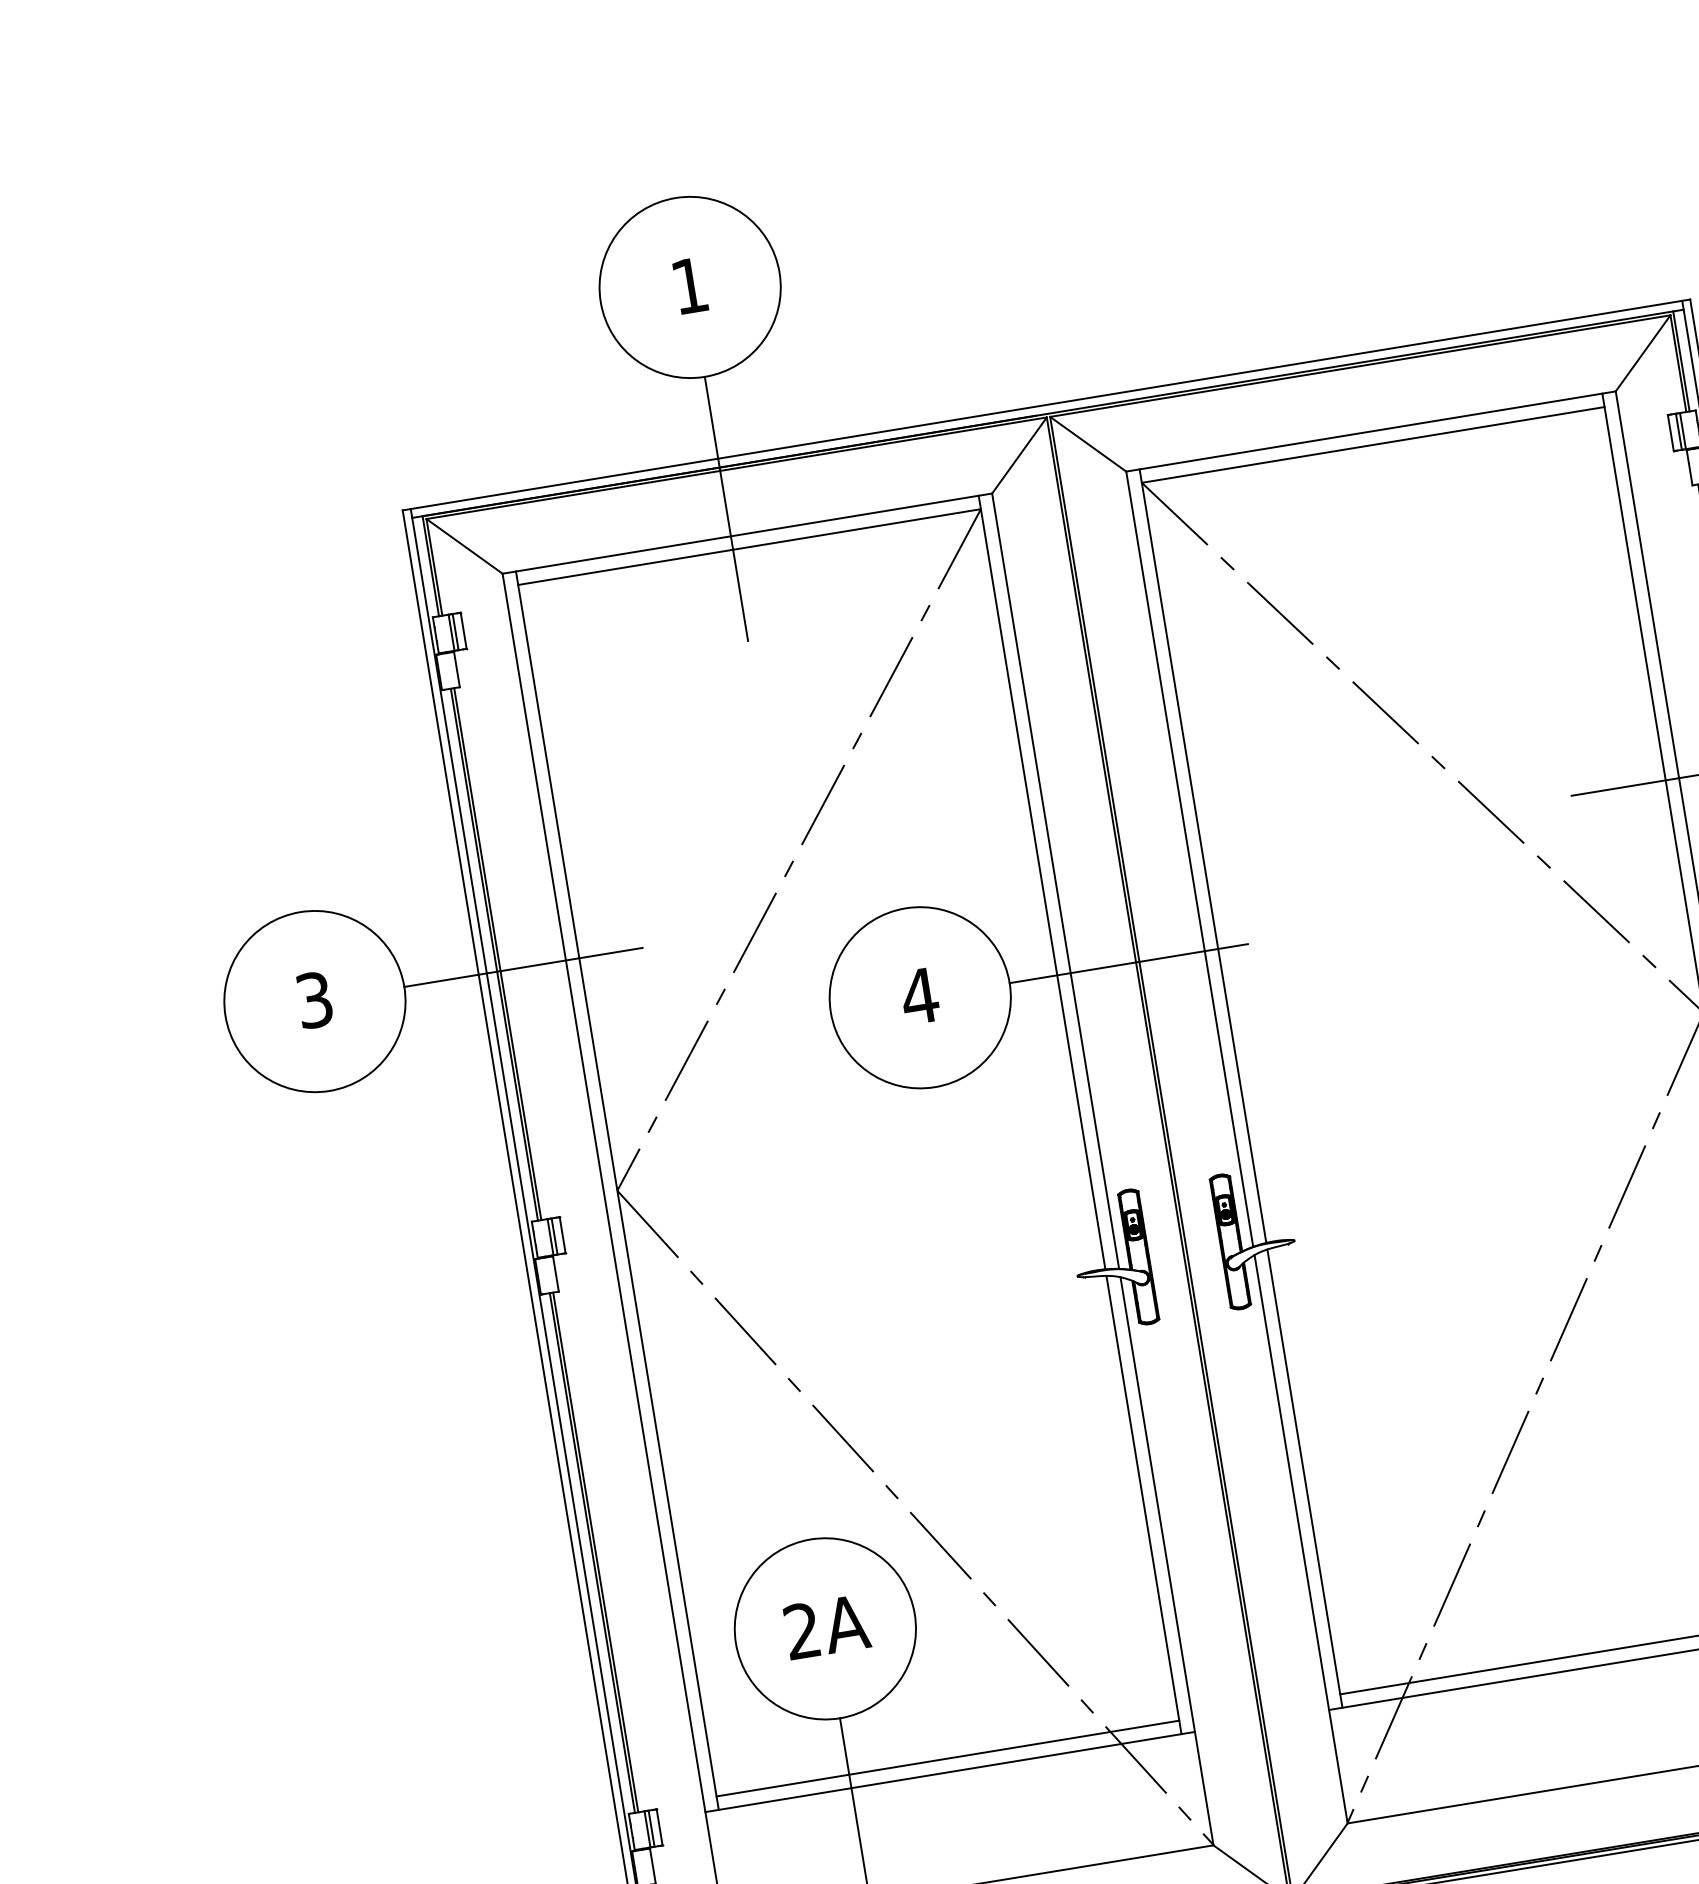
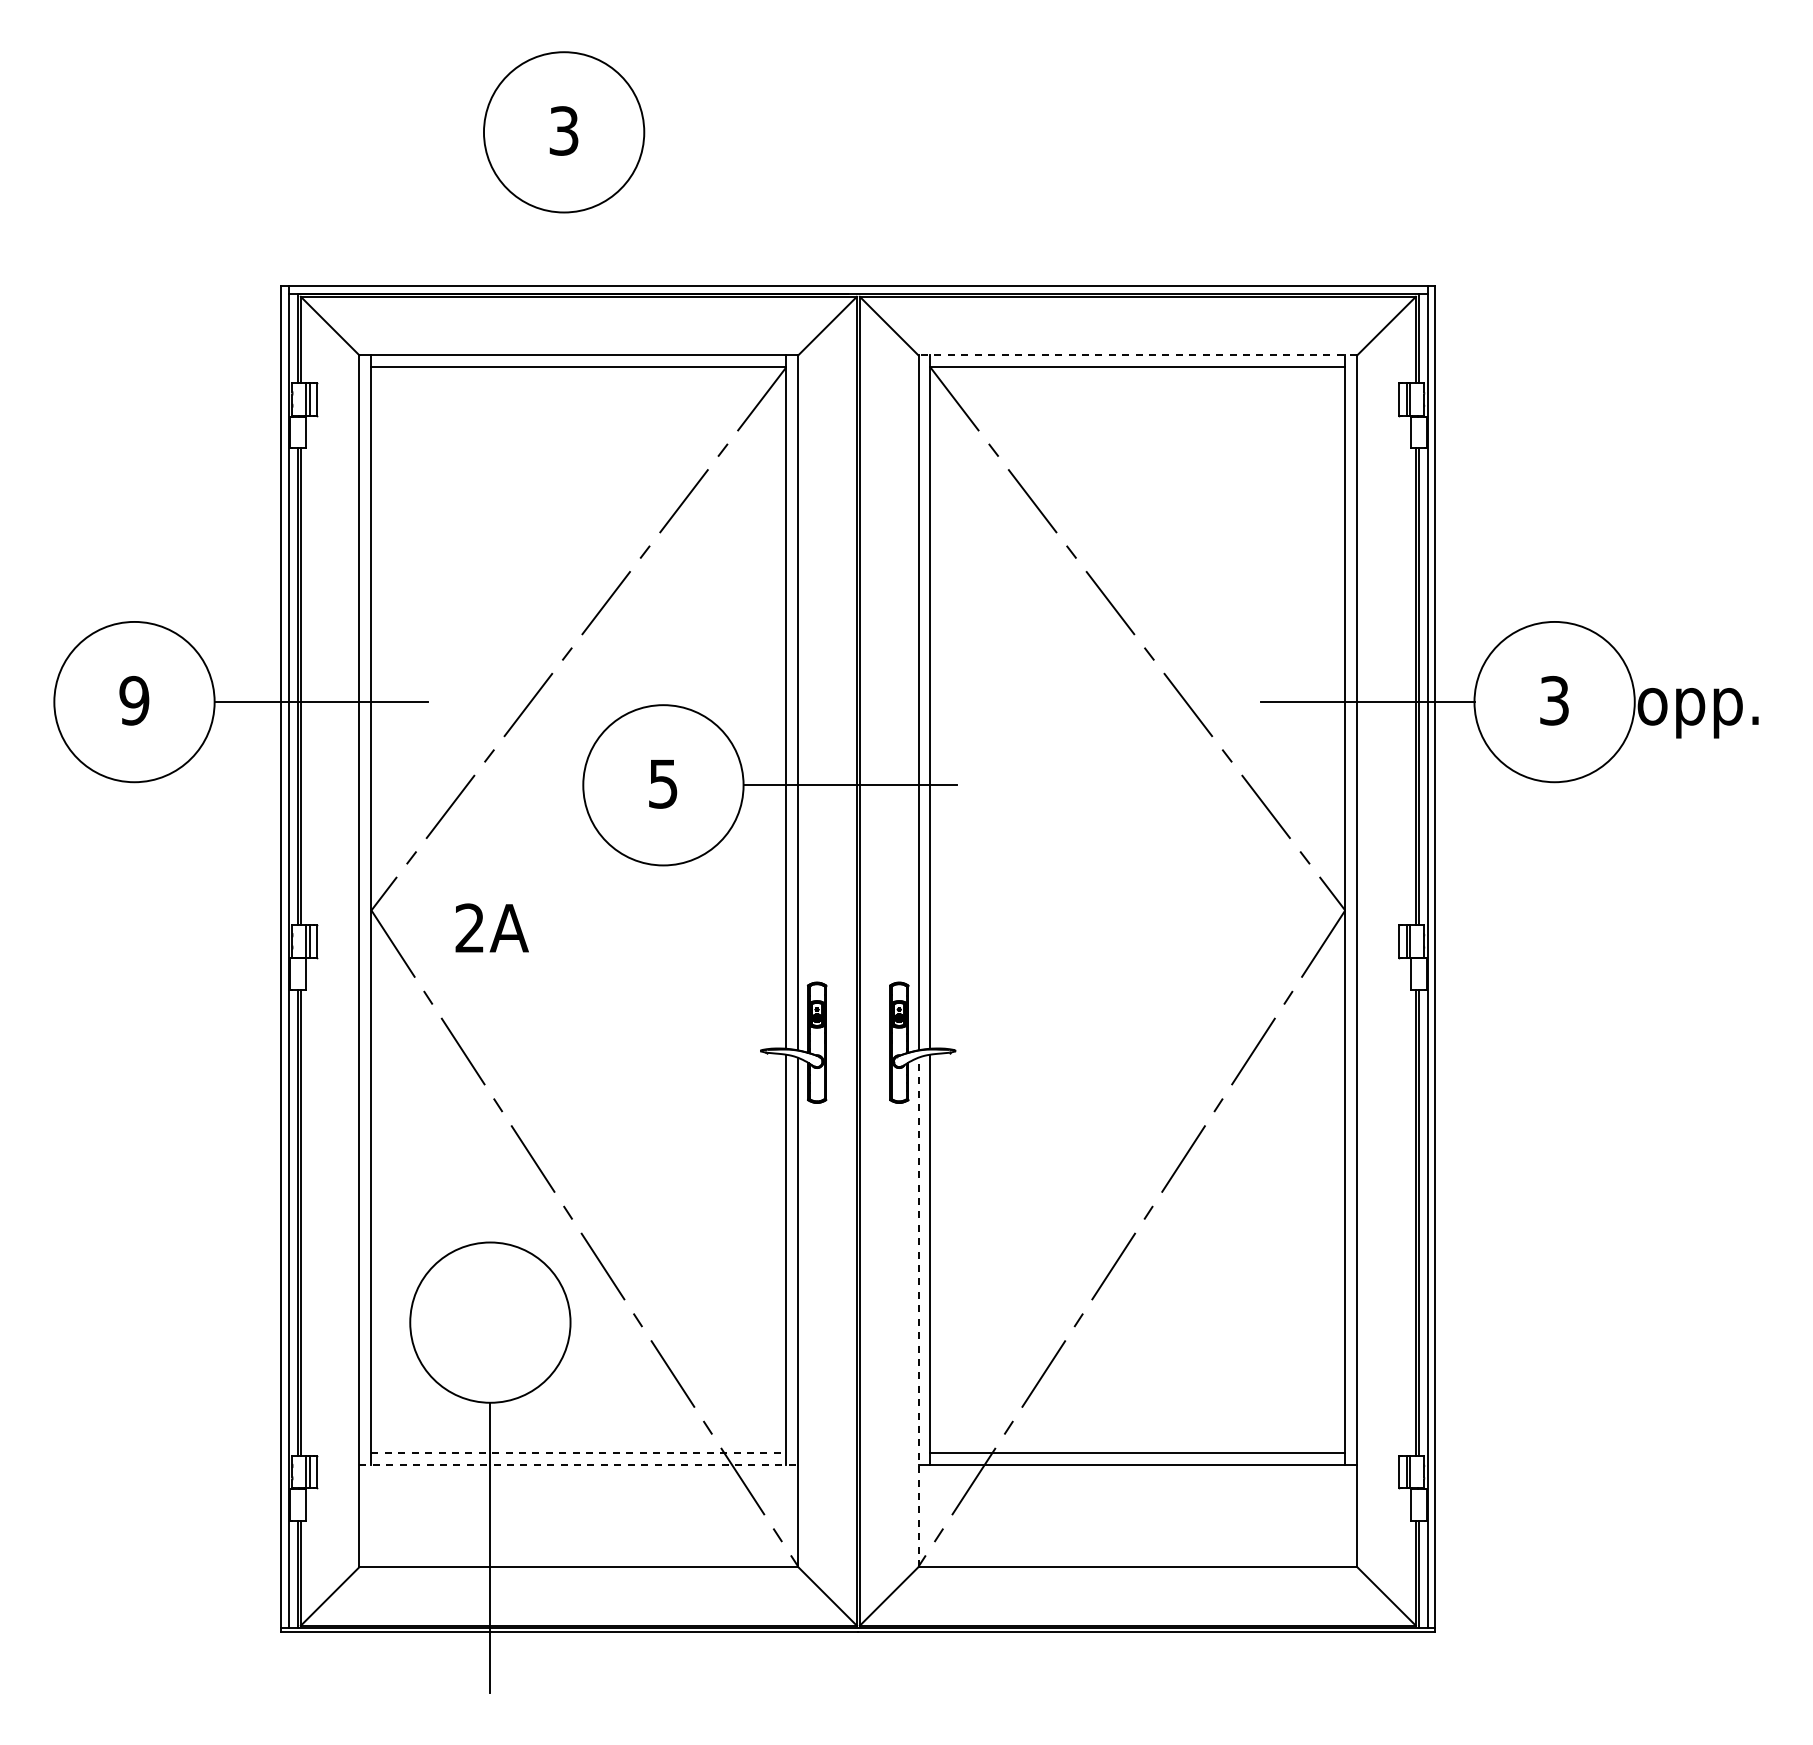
text: (689, 285) -> (563, 130), 1 -> 3
line: (1370, 431) -> (1137, 355), solid -> dashed
line: (726, 508) -> (564, 330), removed
text: (919, 997) -> (662, 784), 4 -> 5
text: (314, 999) -> (134, 700), 3 -> 9
line: (1301, 1539) -> (918, 1312), solid -> dashed
text: (826, 1626) -> (491, 927), moved
line: (948, 1758) -> (579, 1453), solid -> dashed
line: (950, 1771) -> (579, 1465), solid -> dashed

